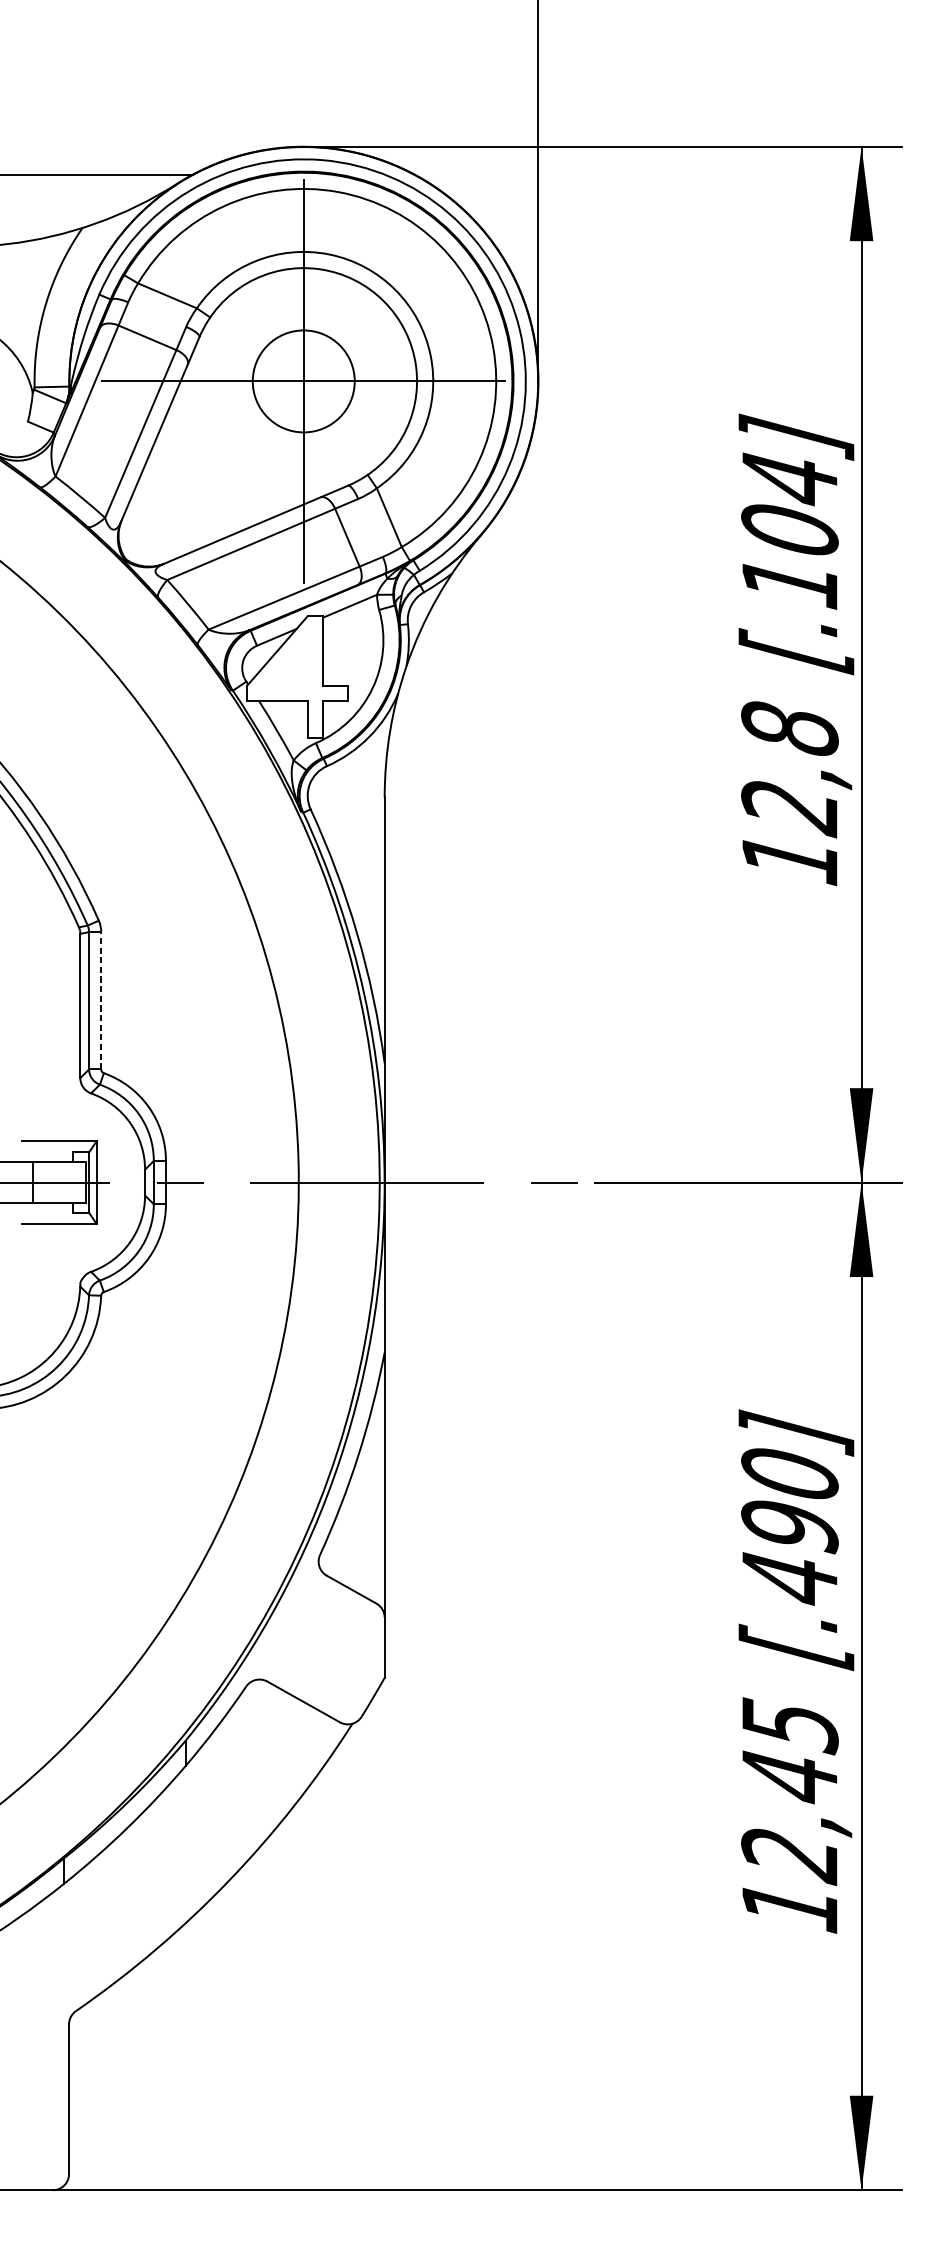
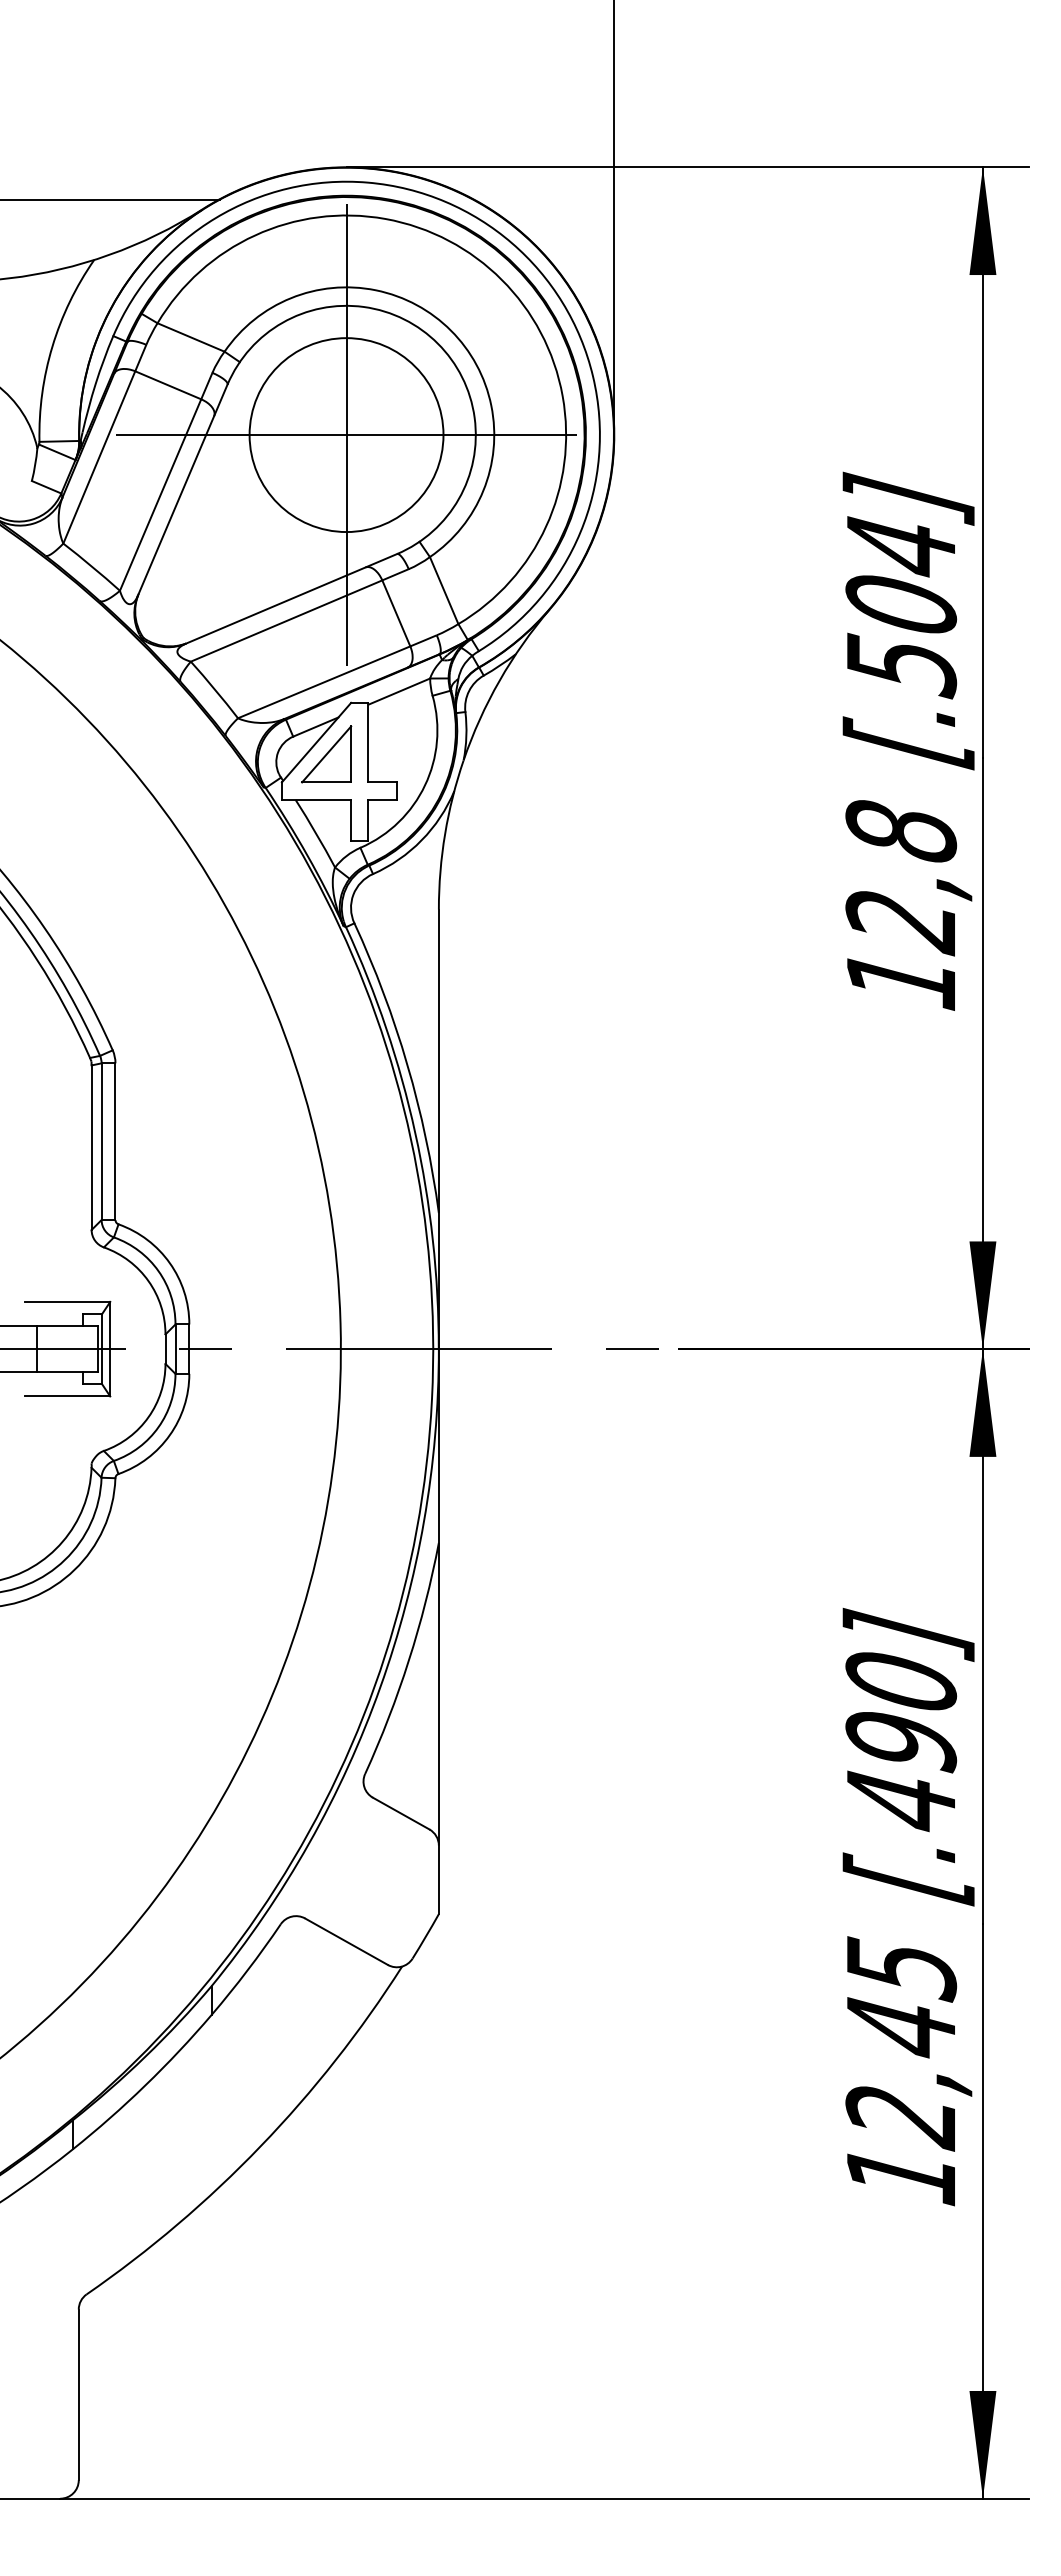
circle: (303, 381) -> (346, 435), size x1.67
text: (791, 583) -> (902, 665), [.104] -> [.504]
part: (286, 661) -> (326, 754), added
line: (101, 1000) -> (115, 1141), dashed -> solid

